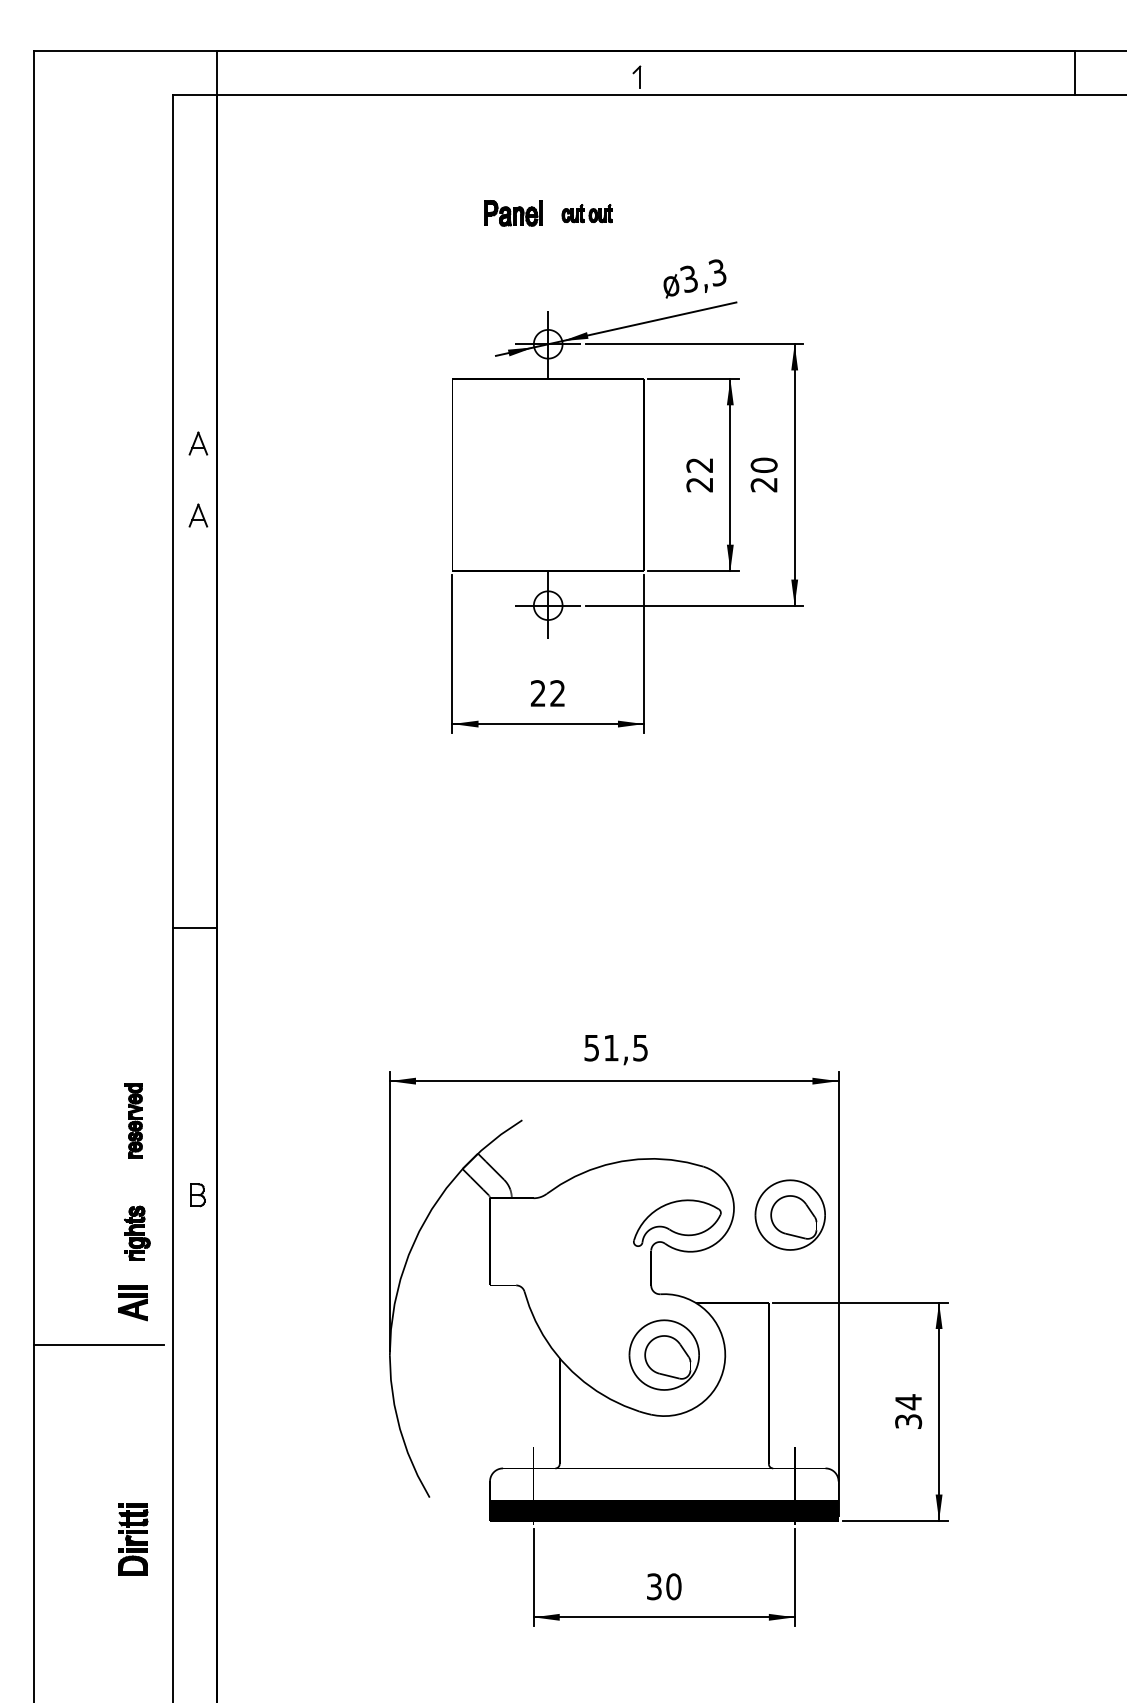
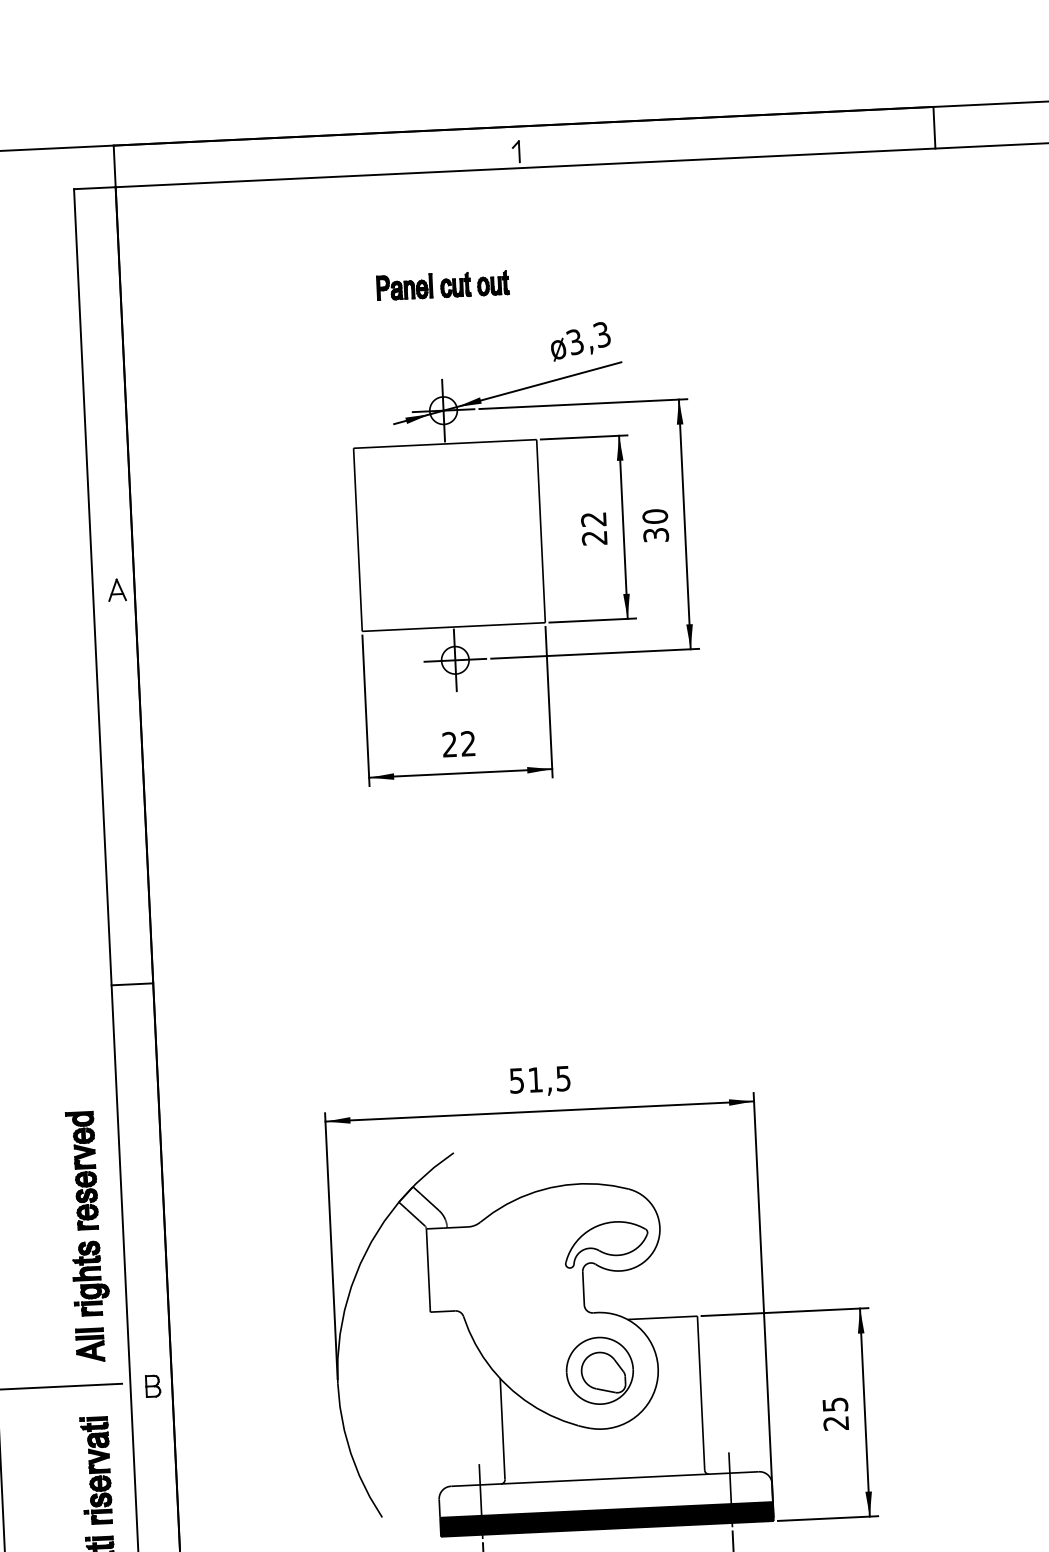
part: (587, 213) -> (475, 284), size x1.43
part: (198, 443) -> (114, 521), removed
text: (764, 484) -> (656, 534), 20 -> 30
part: (133, 1120) -> (82, 1170), size x1.67
part: (197, 1195) -> (152, 1386), moved
part: (789, 1214) -> (713, 1230), removed
part: (137, 1233) -> (91, 1278), size x1.43
text: (908, 1411) -> (835, 1413), 34 -> 25
part: (133, 1434) -> (96, 1470), added

